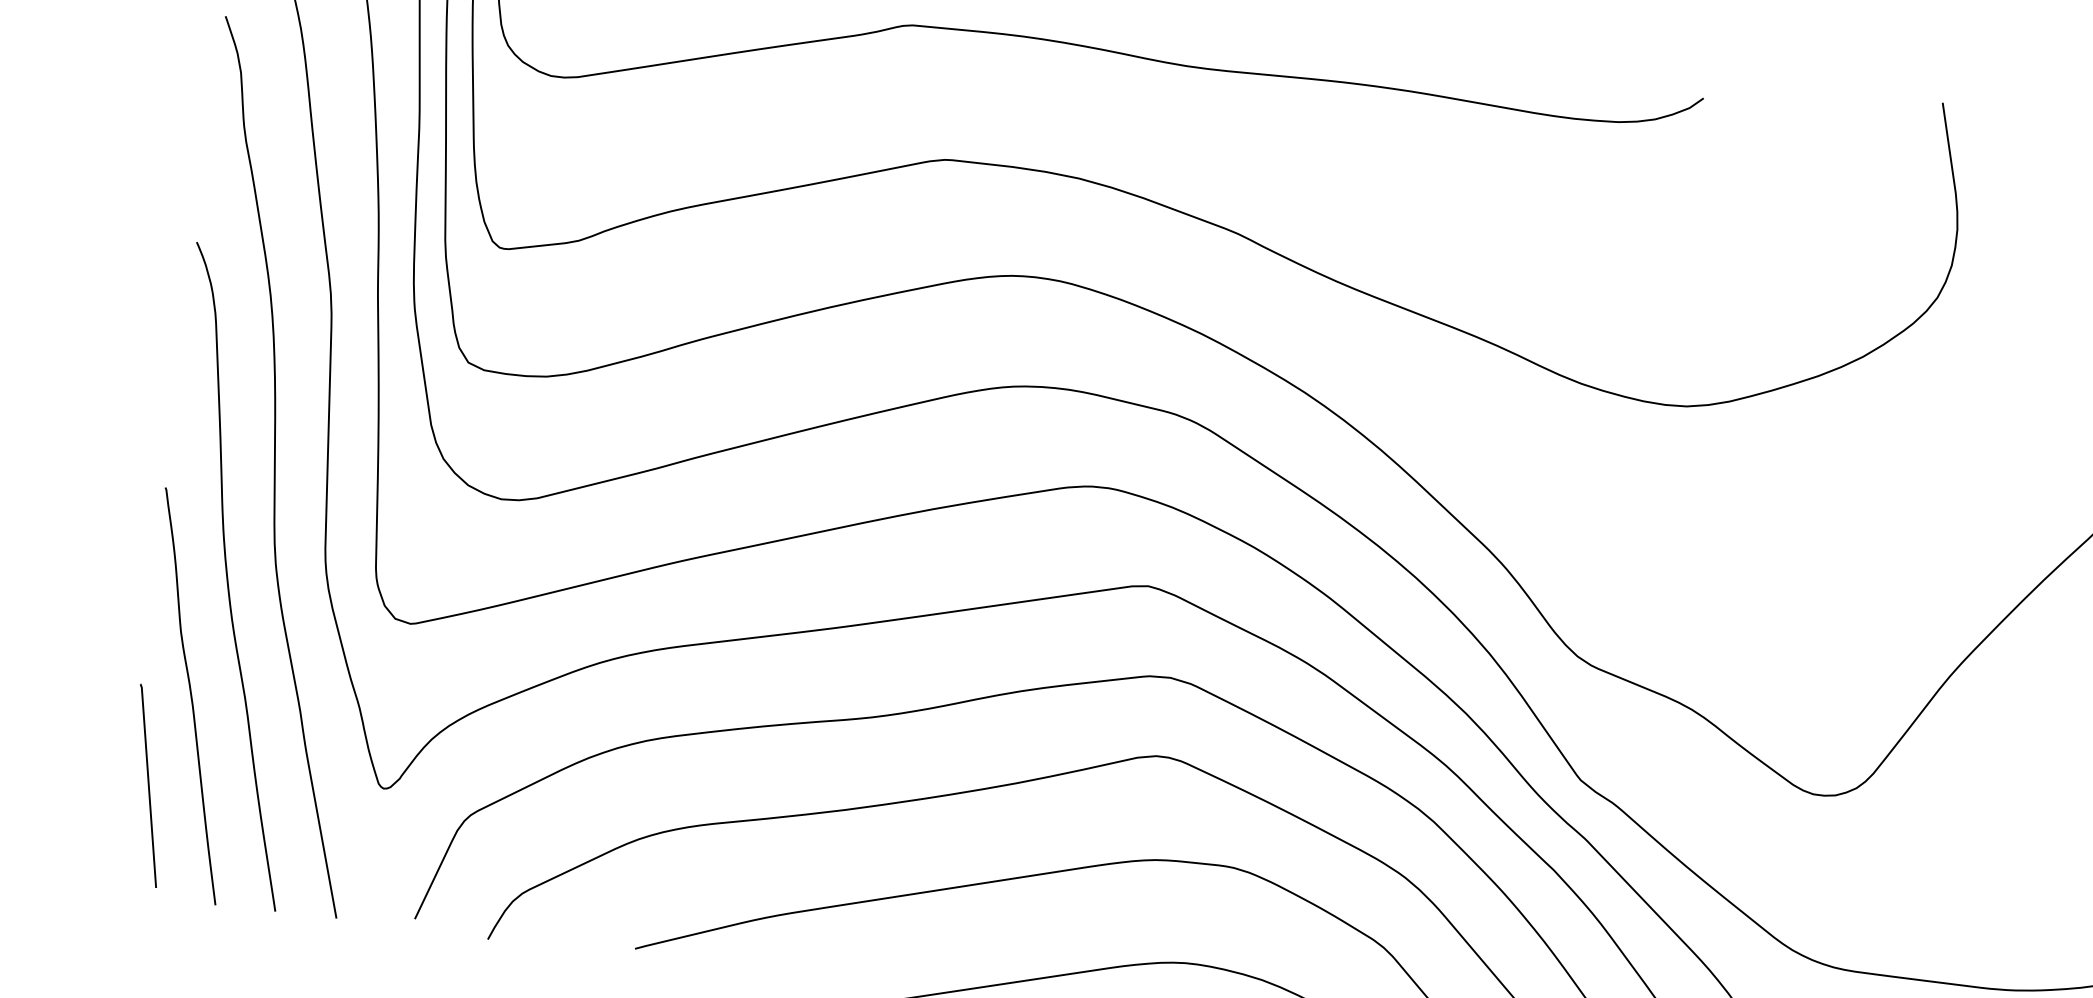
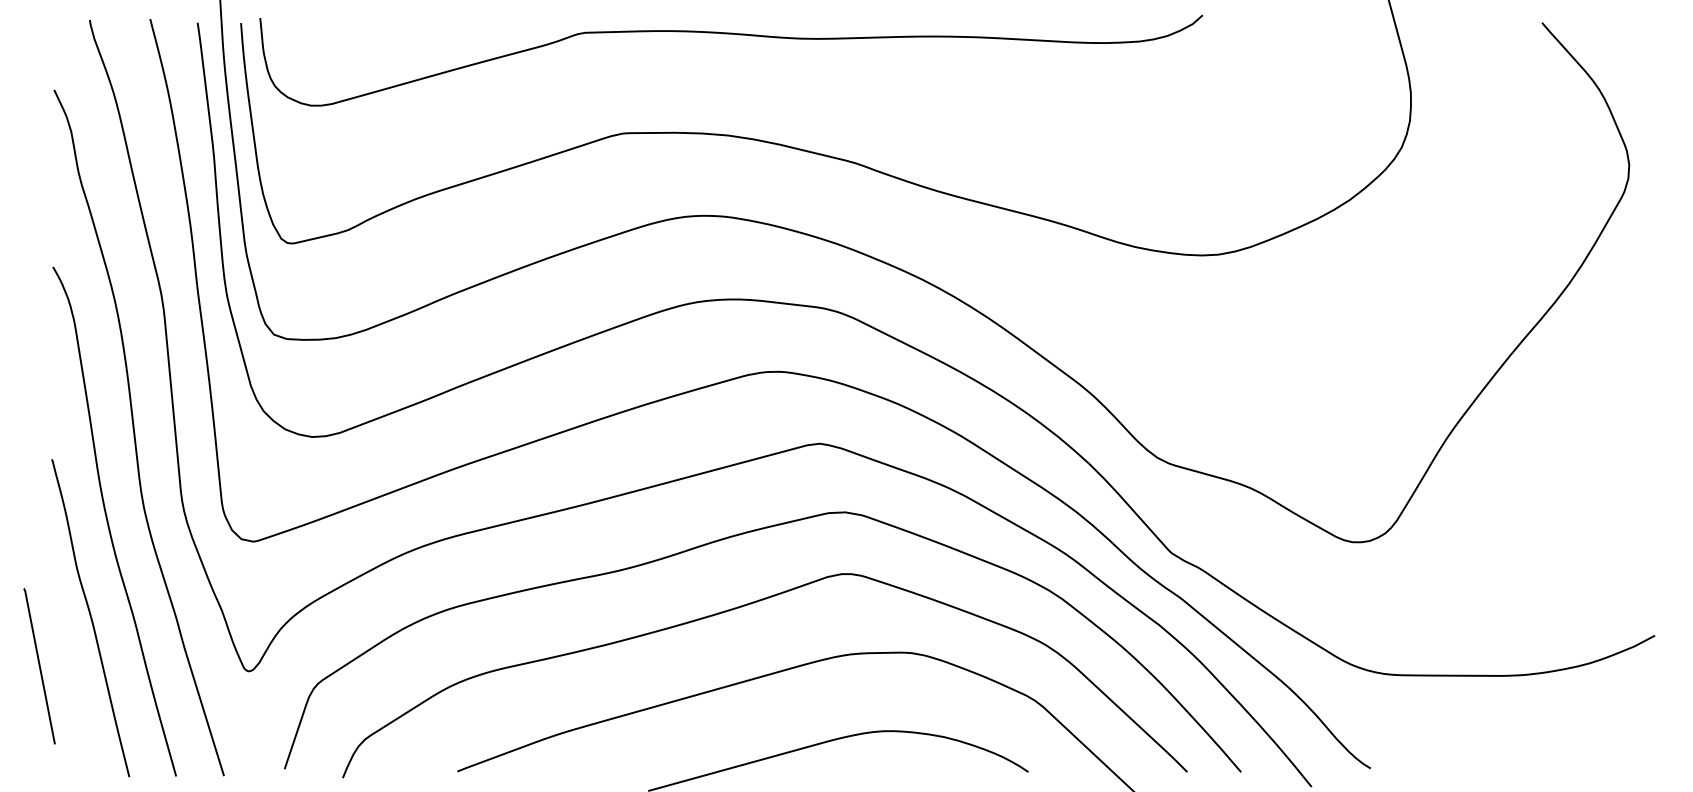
line: (148, 786) -> (39, 666), moved

